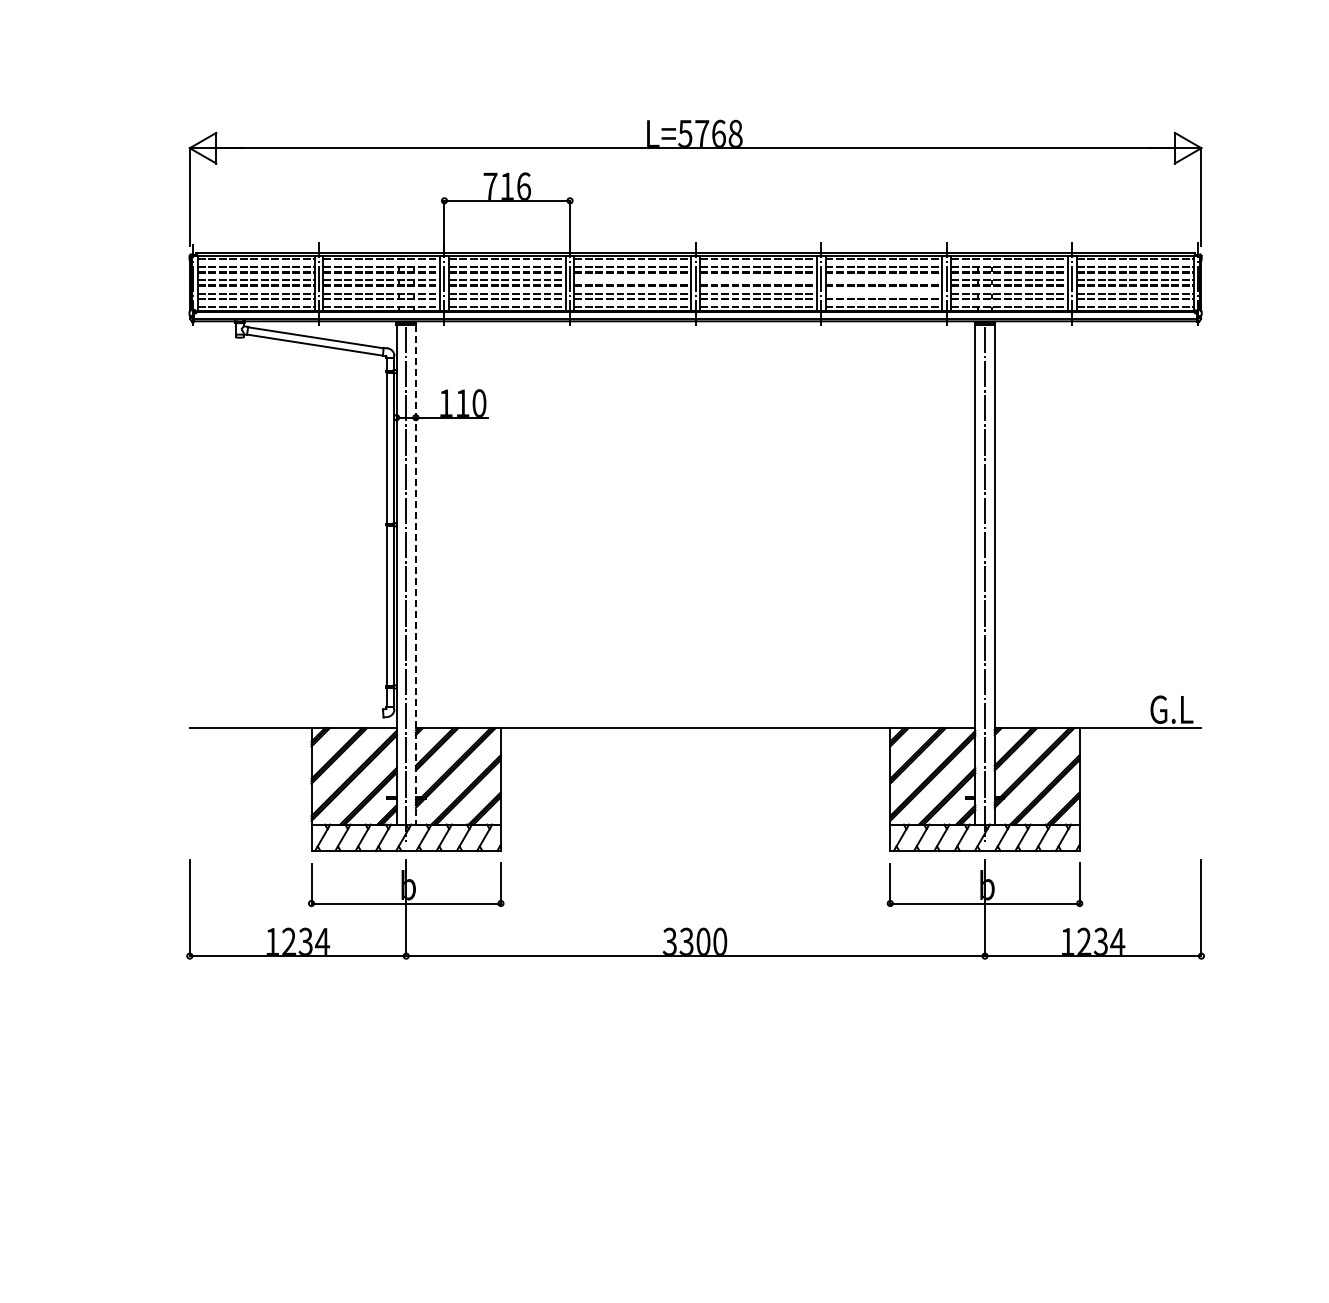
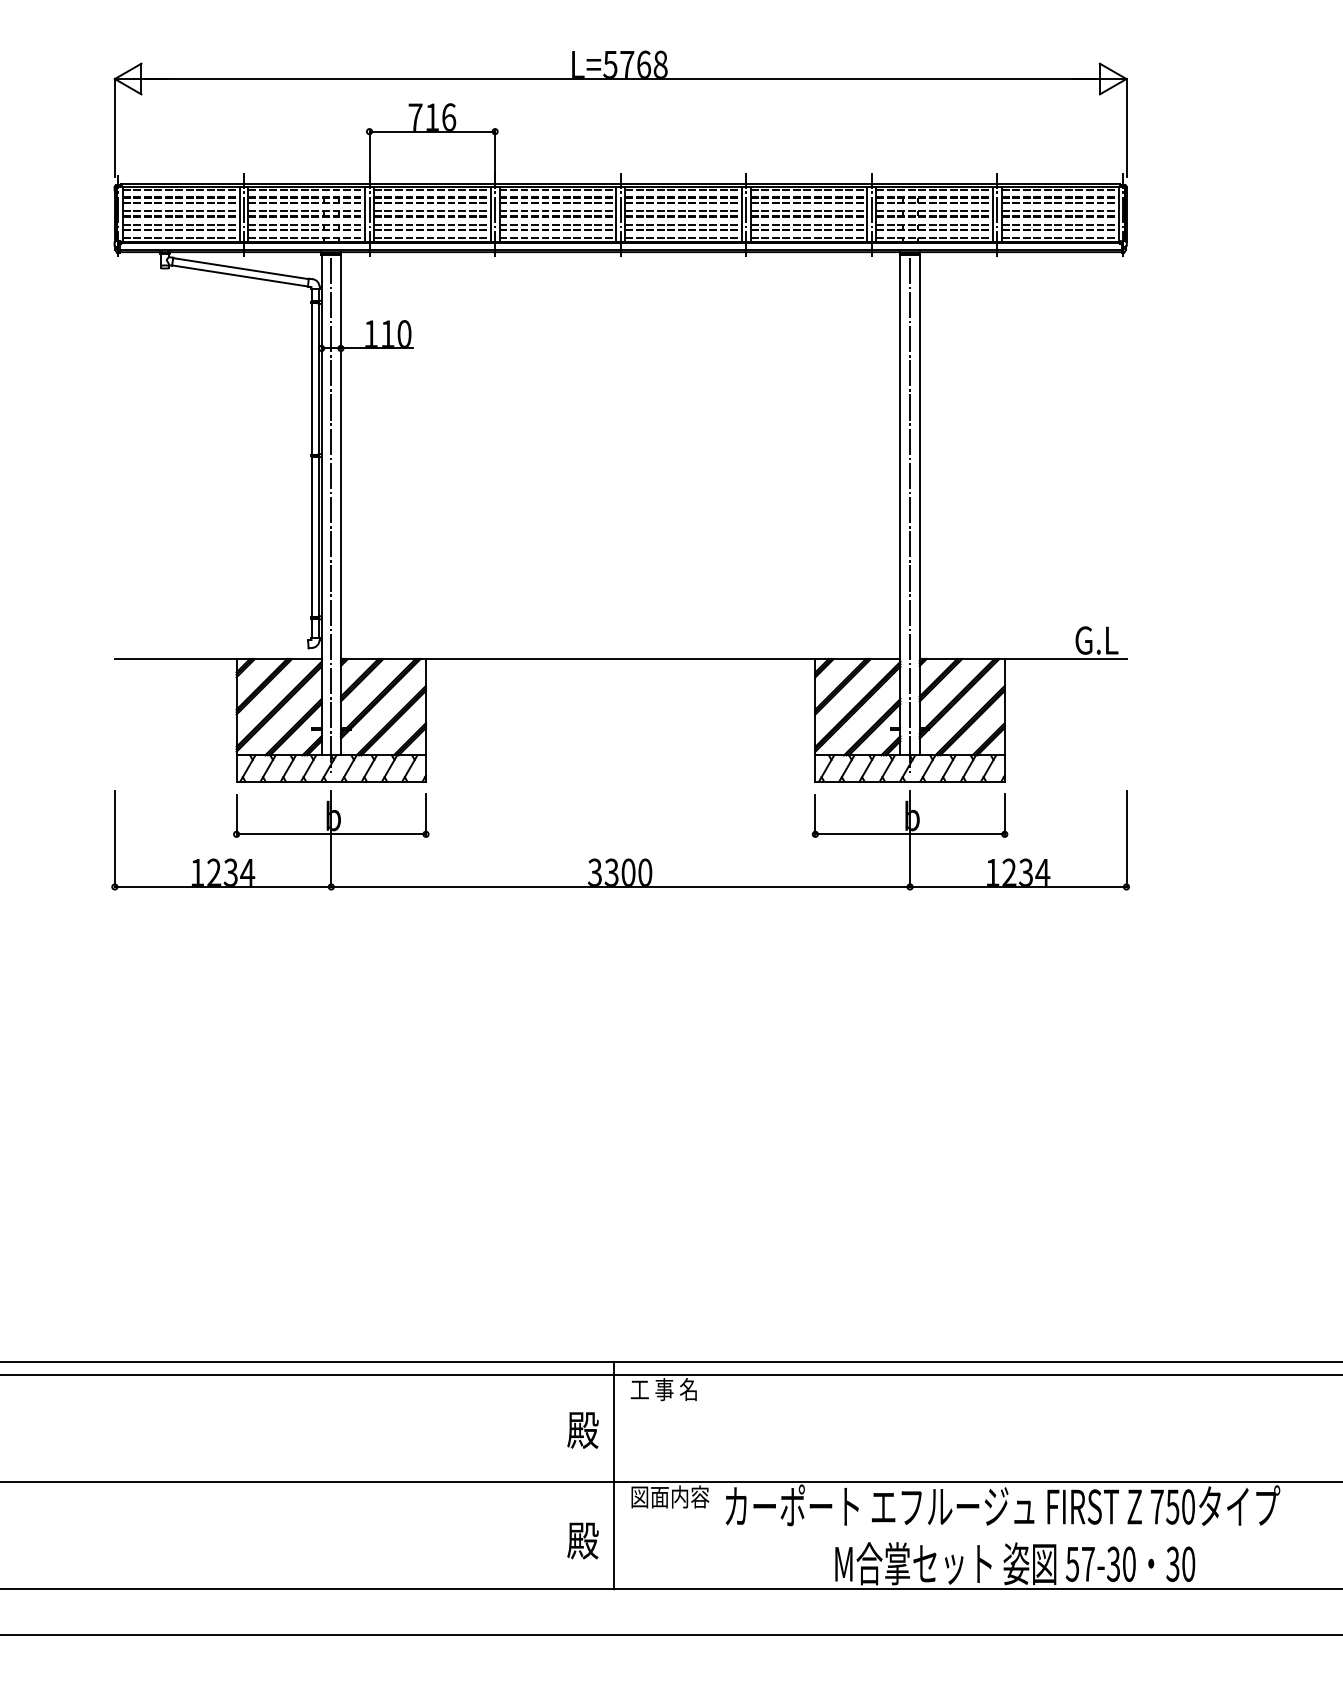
line: (632, 280) -> (557, 211), added
line: (758, 280) -> (683, 211), added
line: (883, 280) -> (808, 211), added
line: (883, 293) -> (808, 224), added
line: (415, 574) -> (340, 505), dashed -> solid

